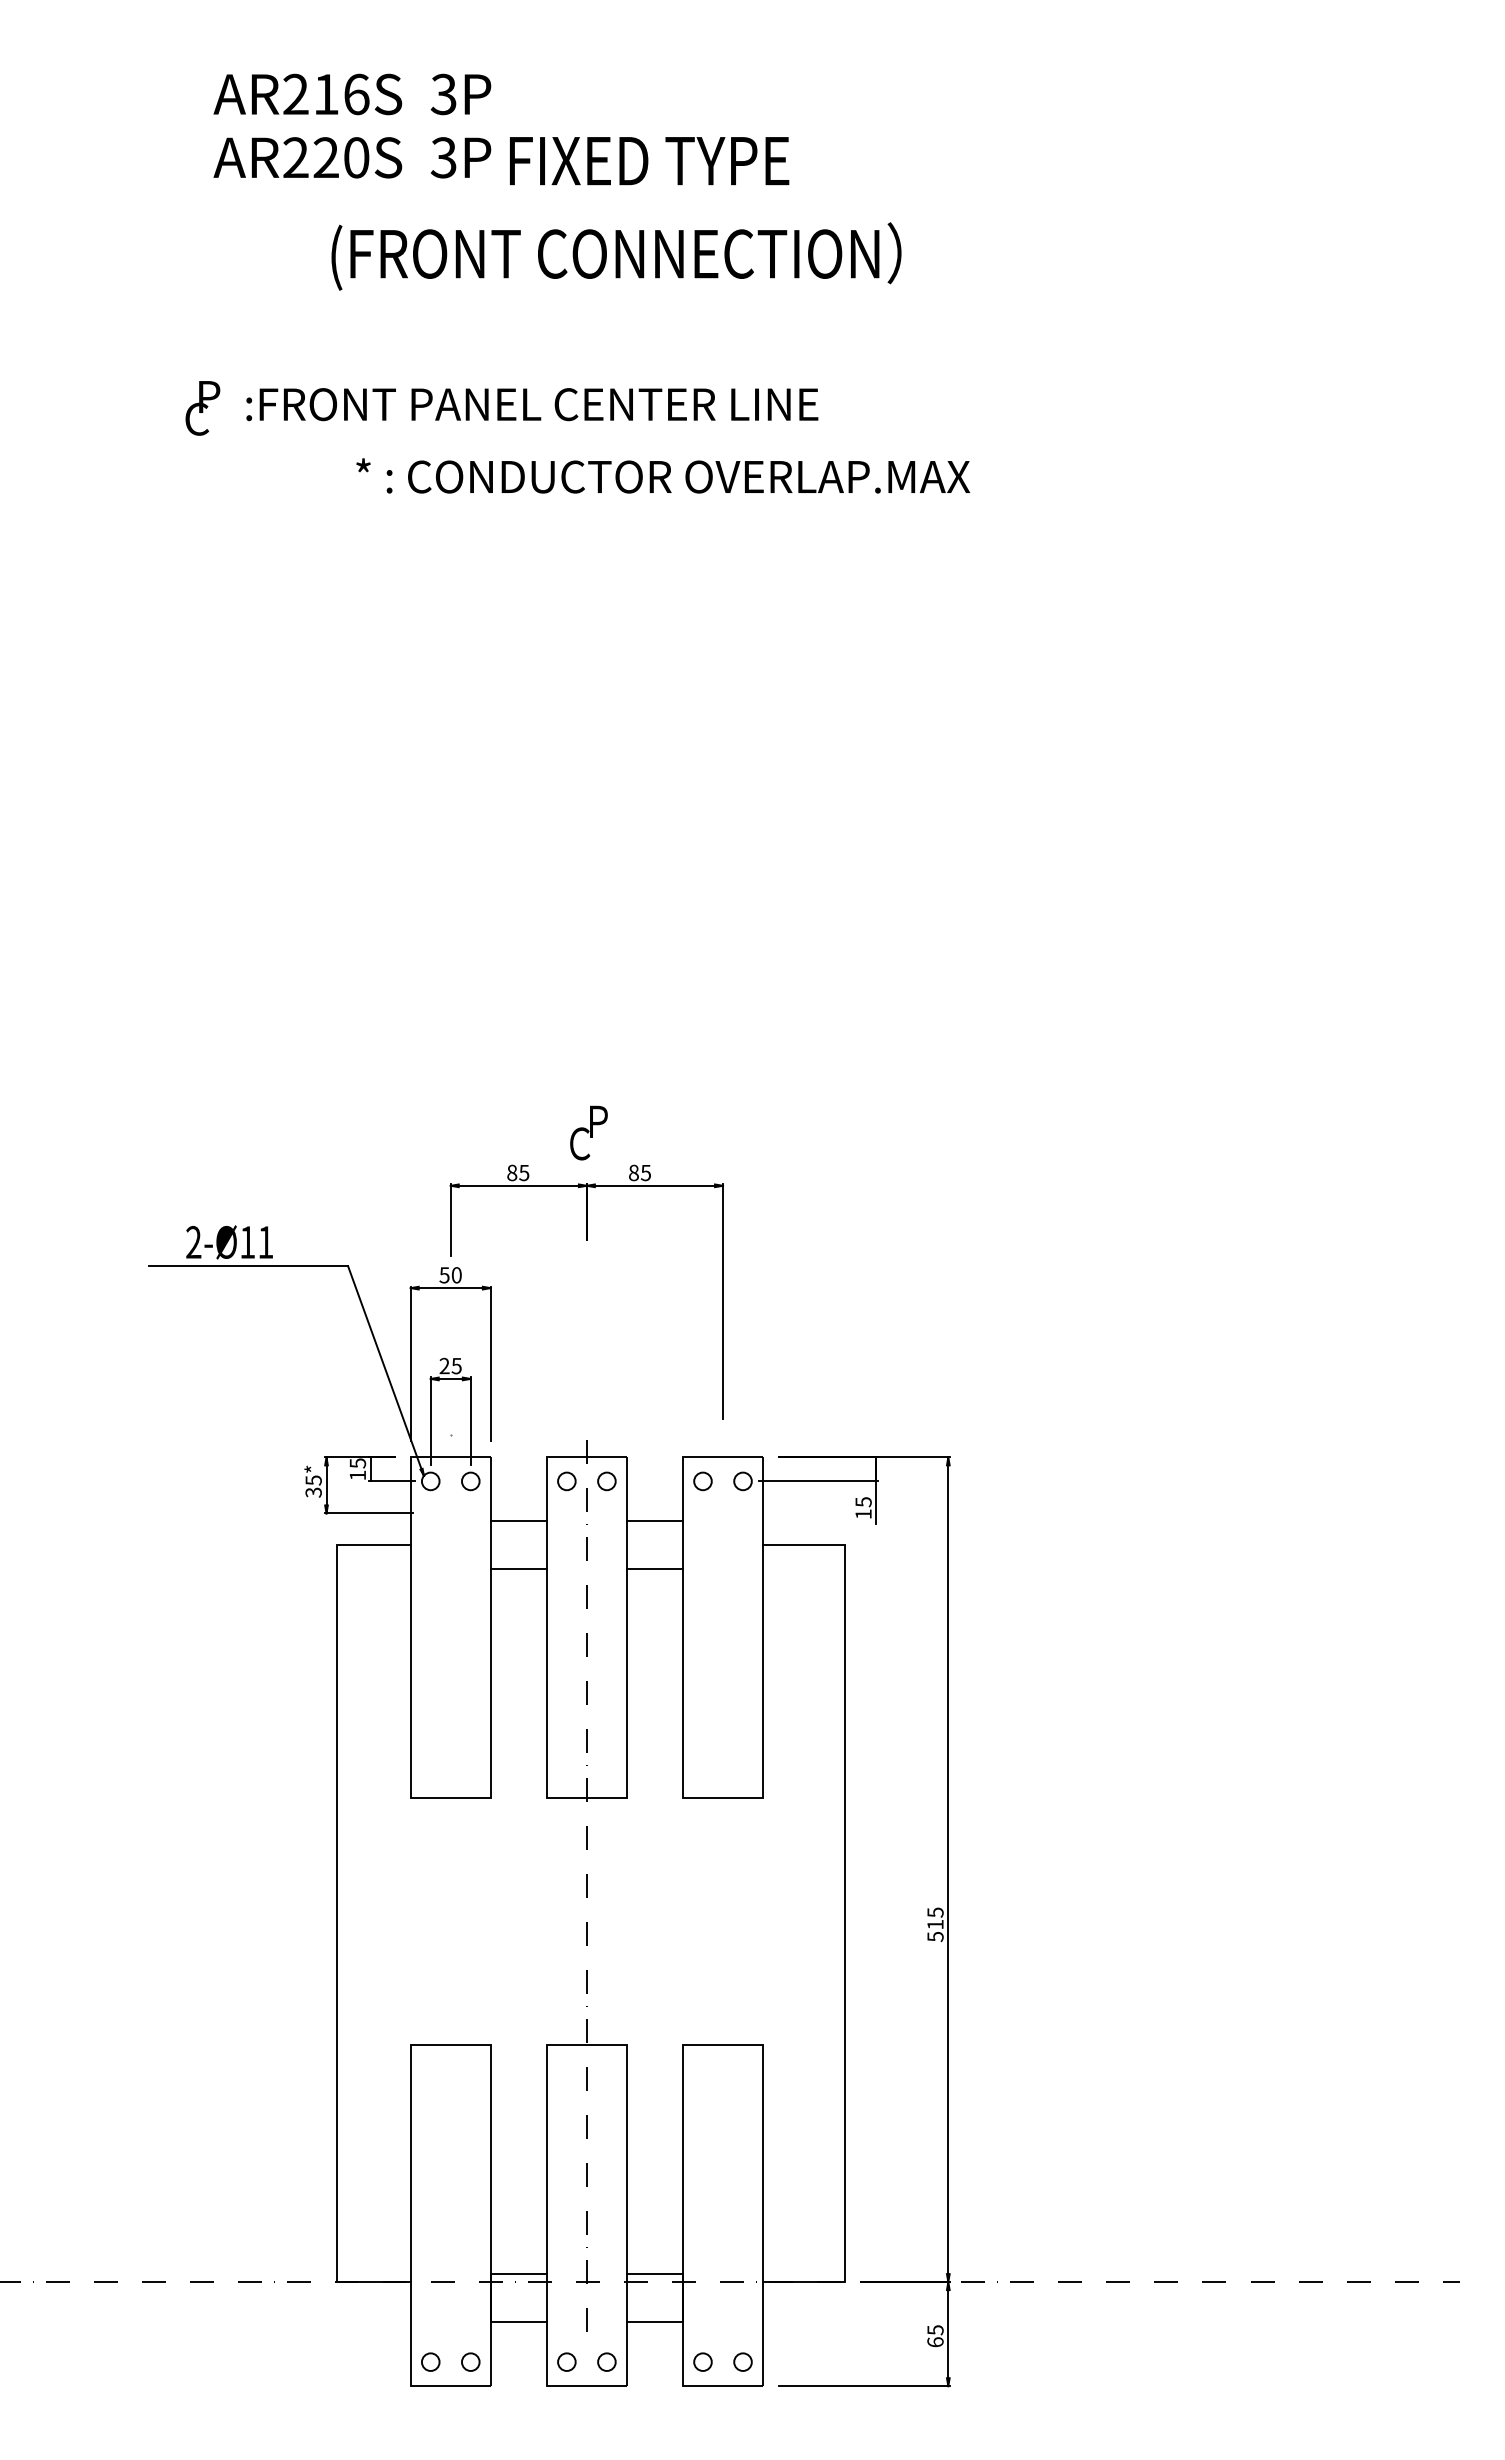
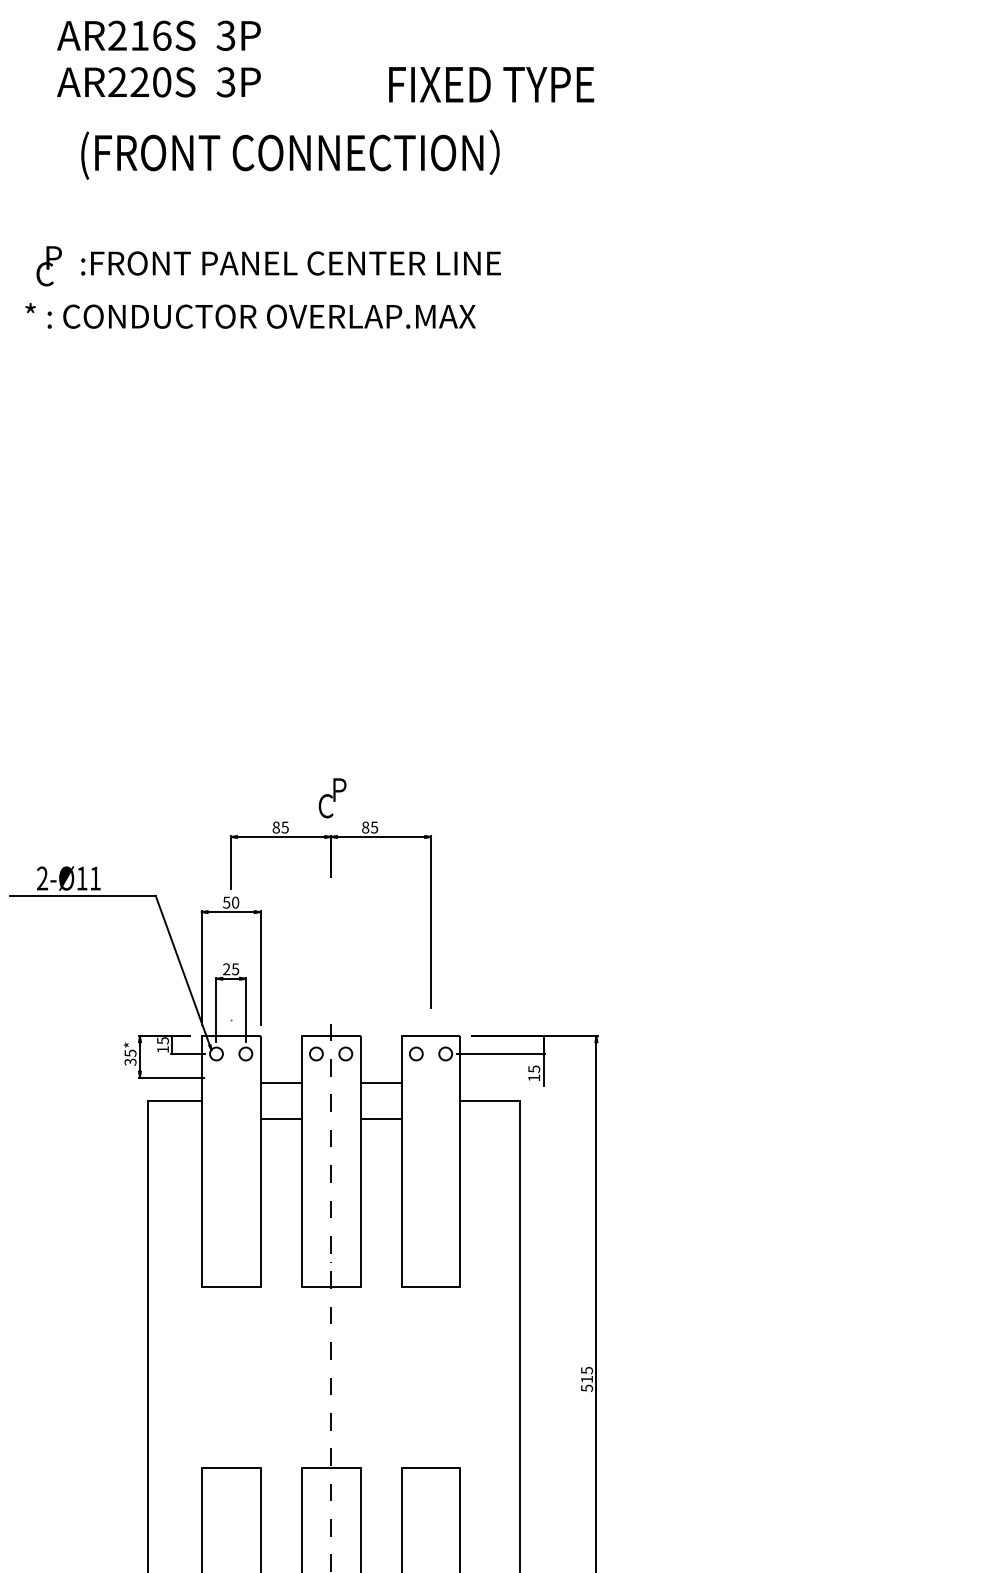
text: (649, 161) -> (491, 85), moved
text: (616, 256) -> (290, 154), moved
text: (663, 475) -> (250, 315), moved

